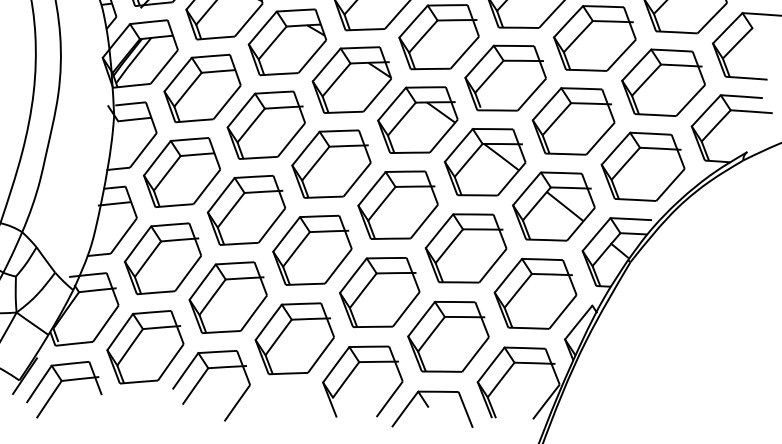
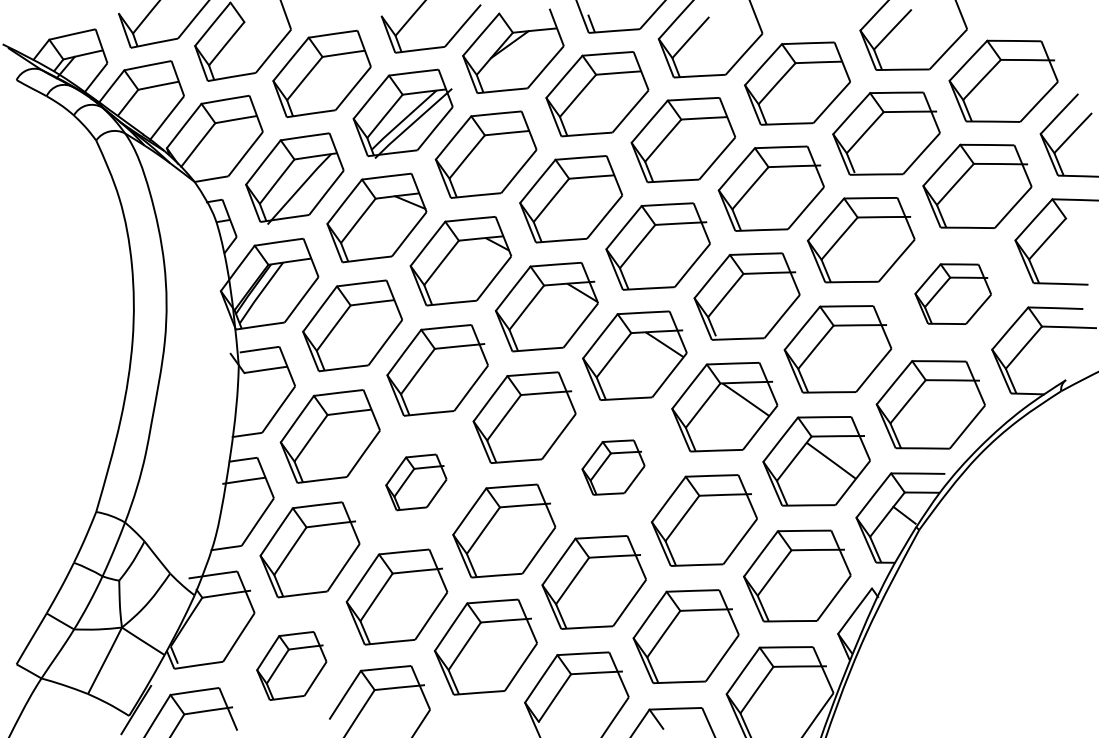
part: (663, 82) -> (953, 293), size x0.7
part: (398, 205) -> (613, 467), size x0.6
part: (246, 210) -> (416, 482), size x0.6
part: (145, 346) -> (291, 665), size x0.7

